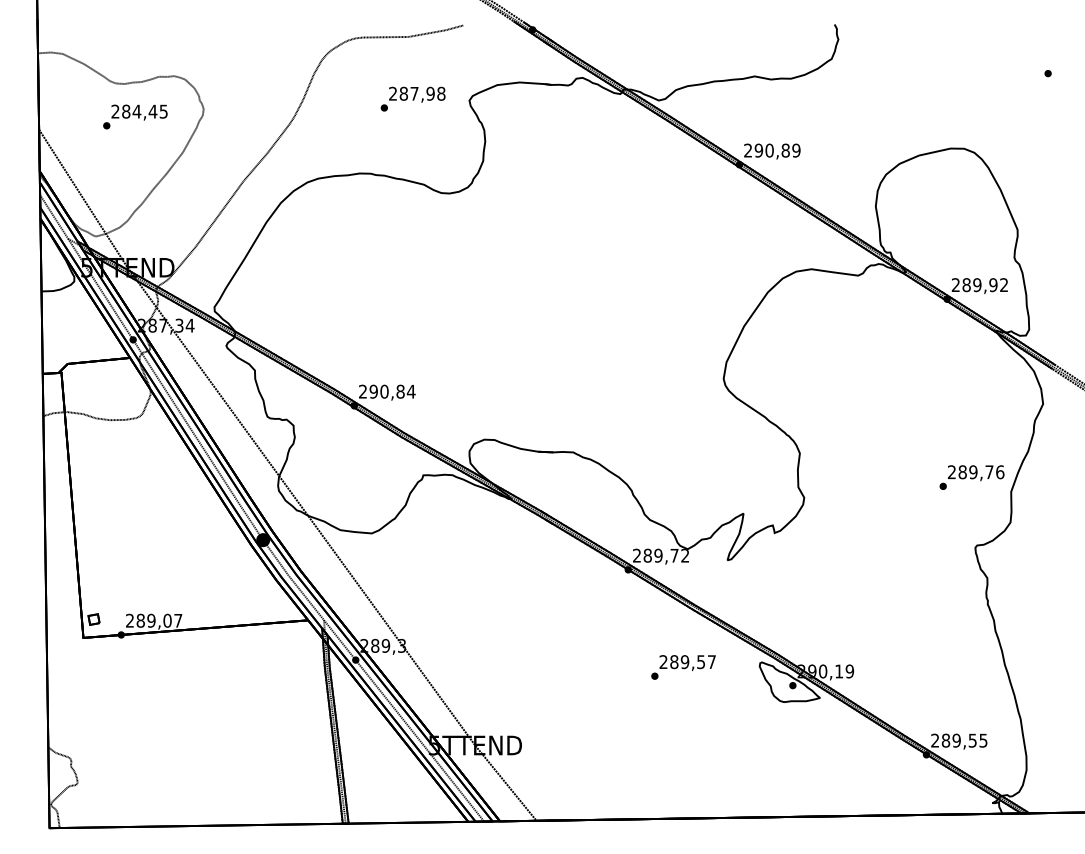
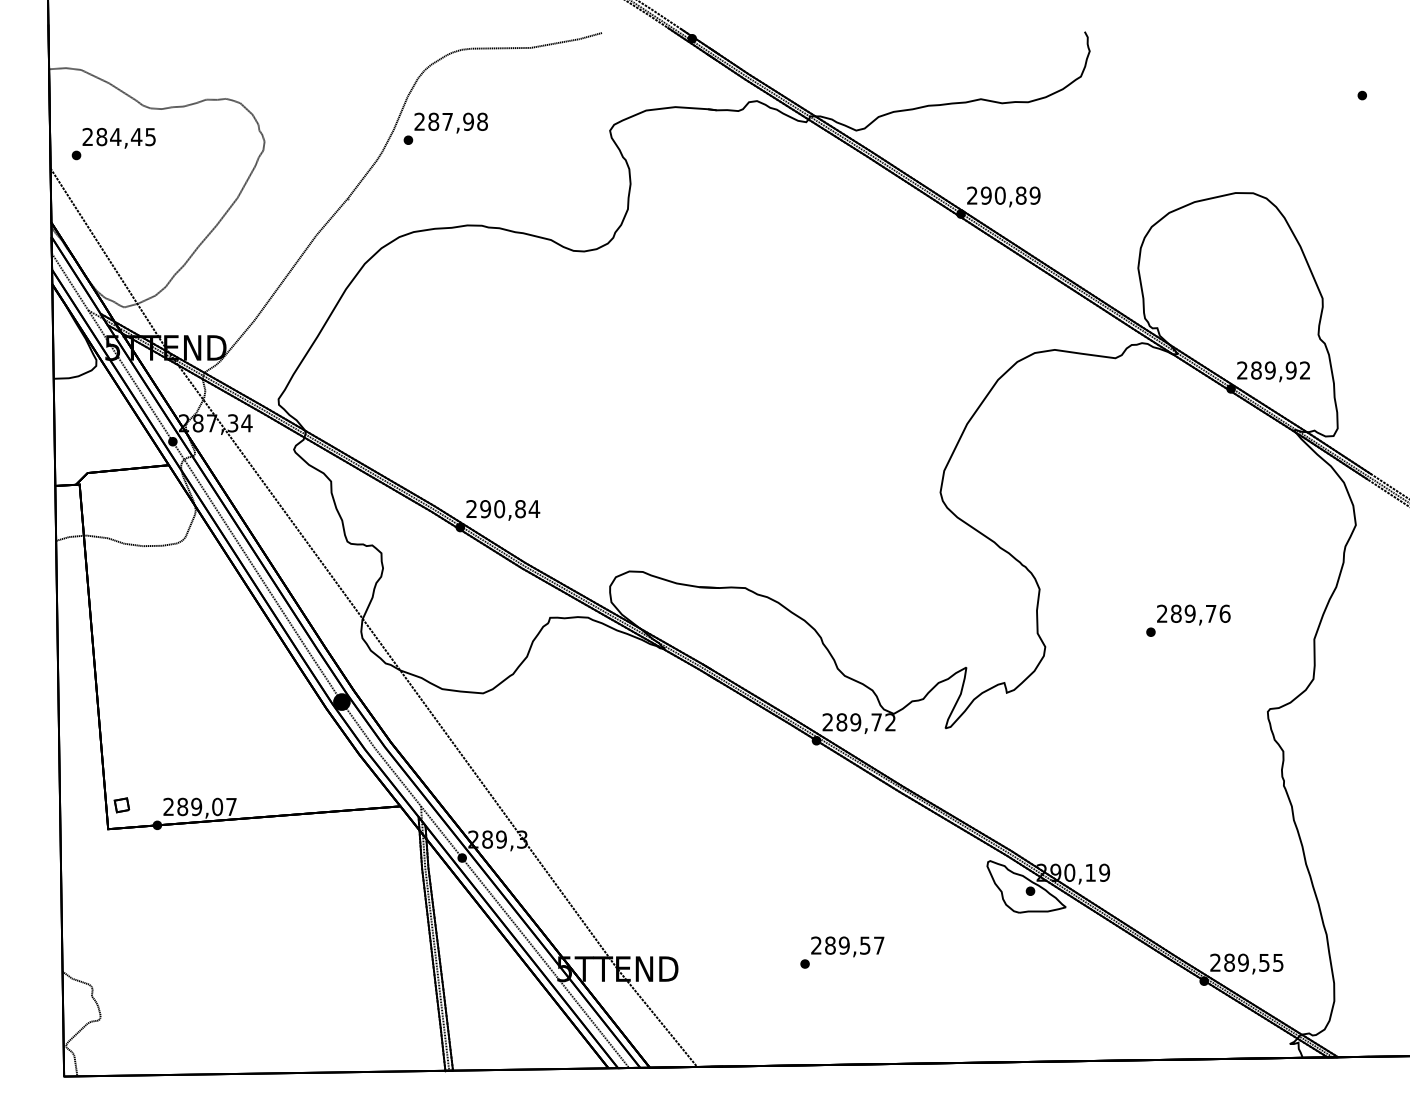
text: (412, 98) -> (445, 128), moved
text: (135, 117) -> (113, 144), moved
text: (972, 477) -> (1188, 620), moved
text: (683, 667) -> (842, 952), moved

